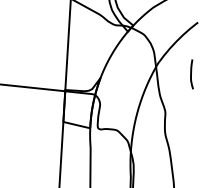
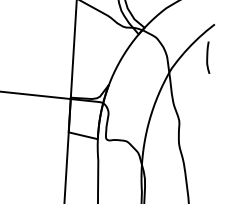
curve: (192, 74) -> (208, 57), moved

